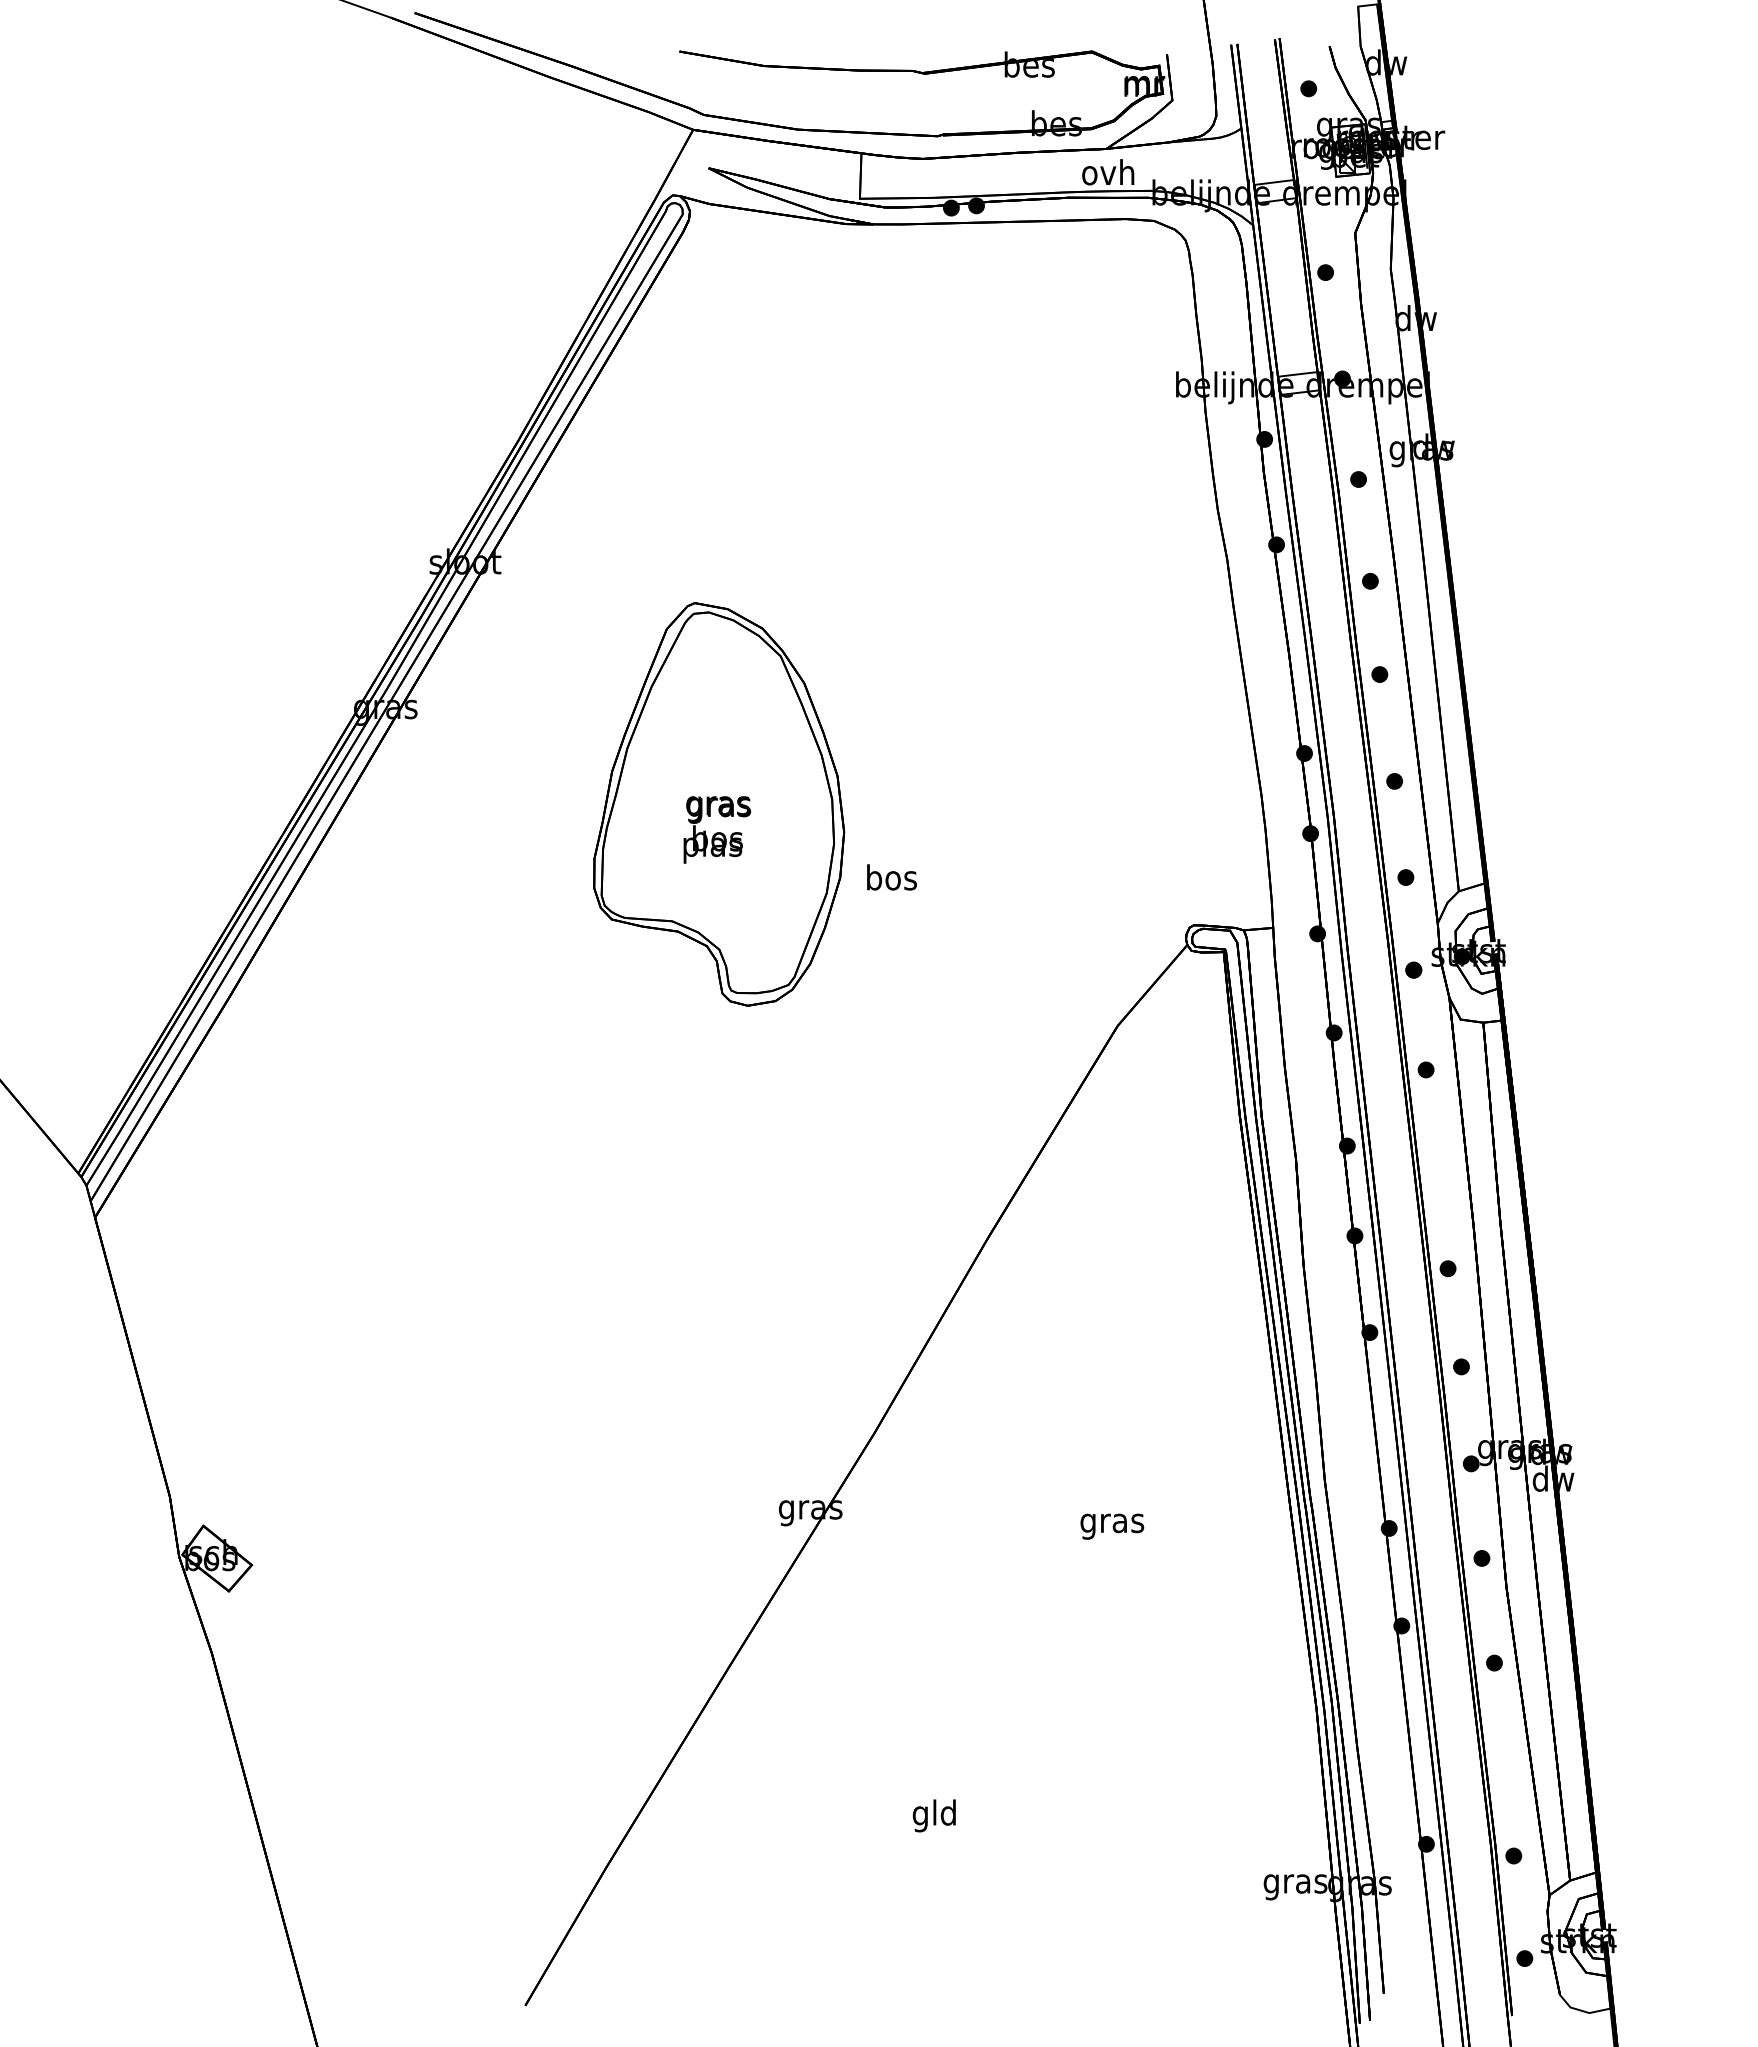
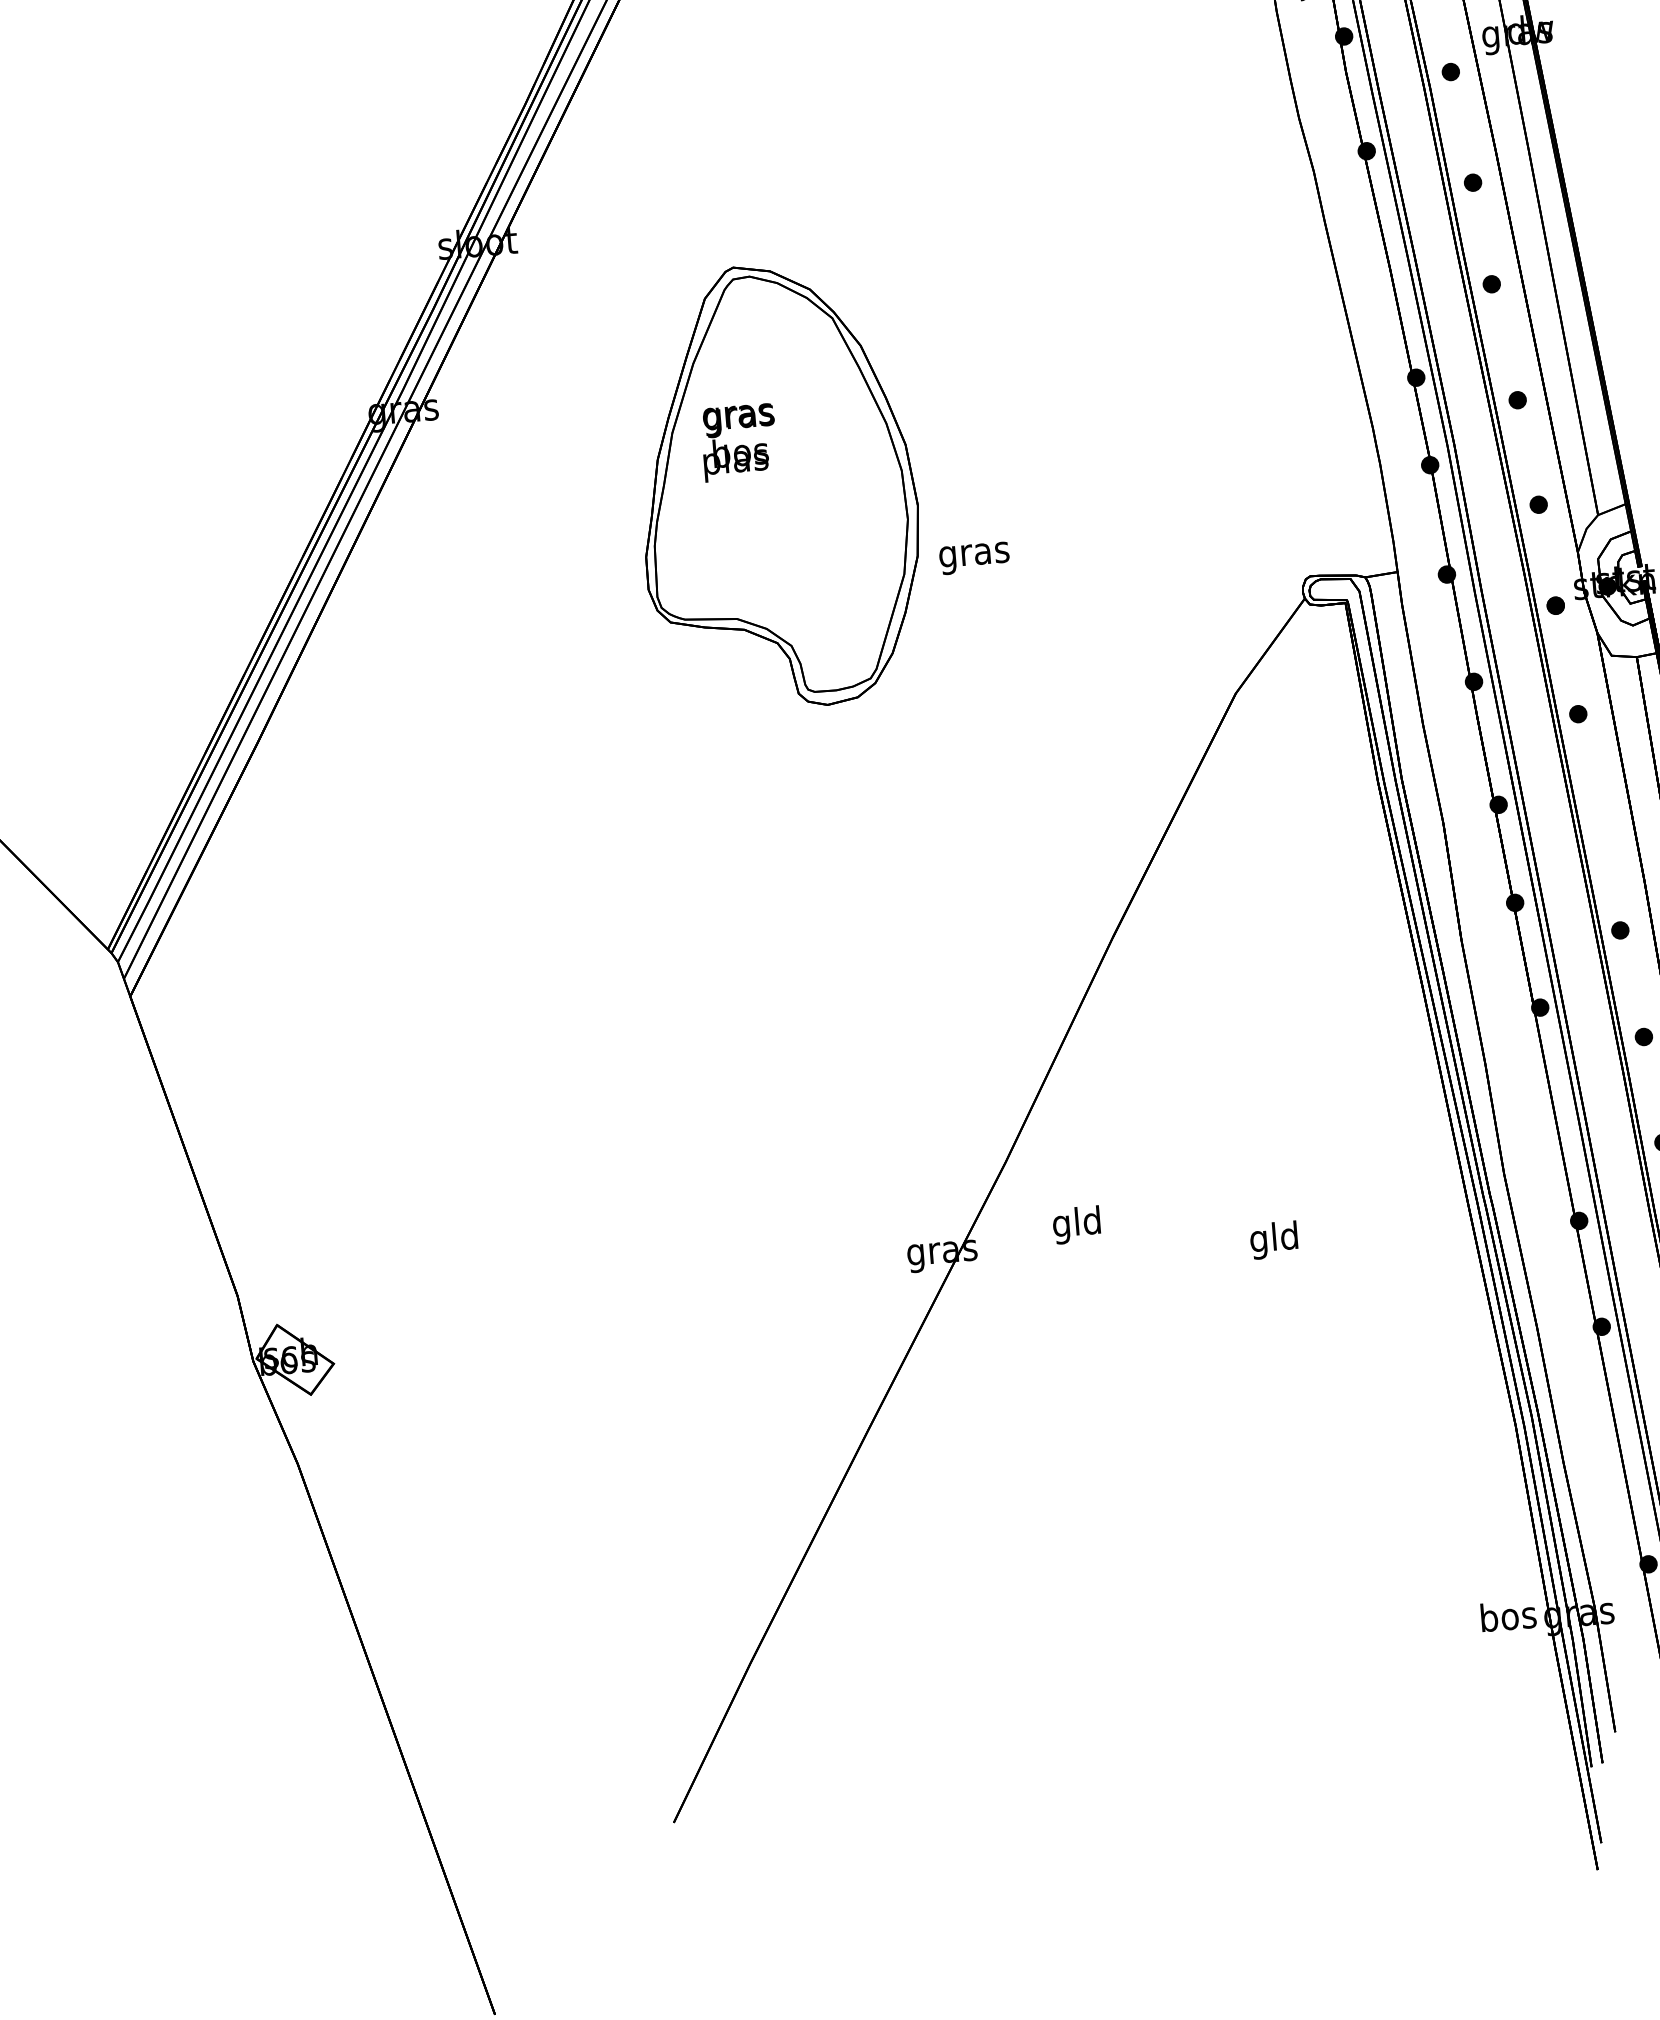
text: (717, 829) -> (739, 442), moved
text: (891, 880) -> (974, 554), bos -> gras
text: (1112, 1522) -> (1274, 1239), gras -> gld
text: (933, 1815) -> (1075, 1224), moved
text: (1295, 1883) -> (1508, 1619), gras -> bos

